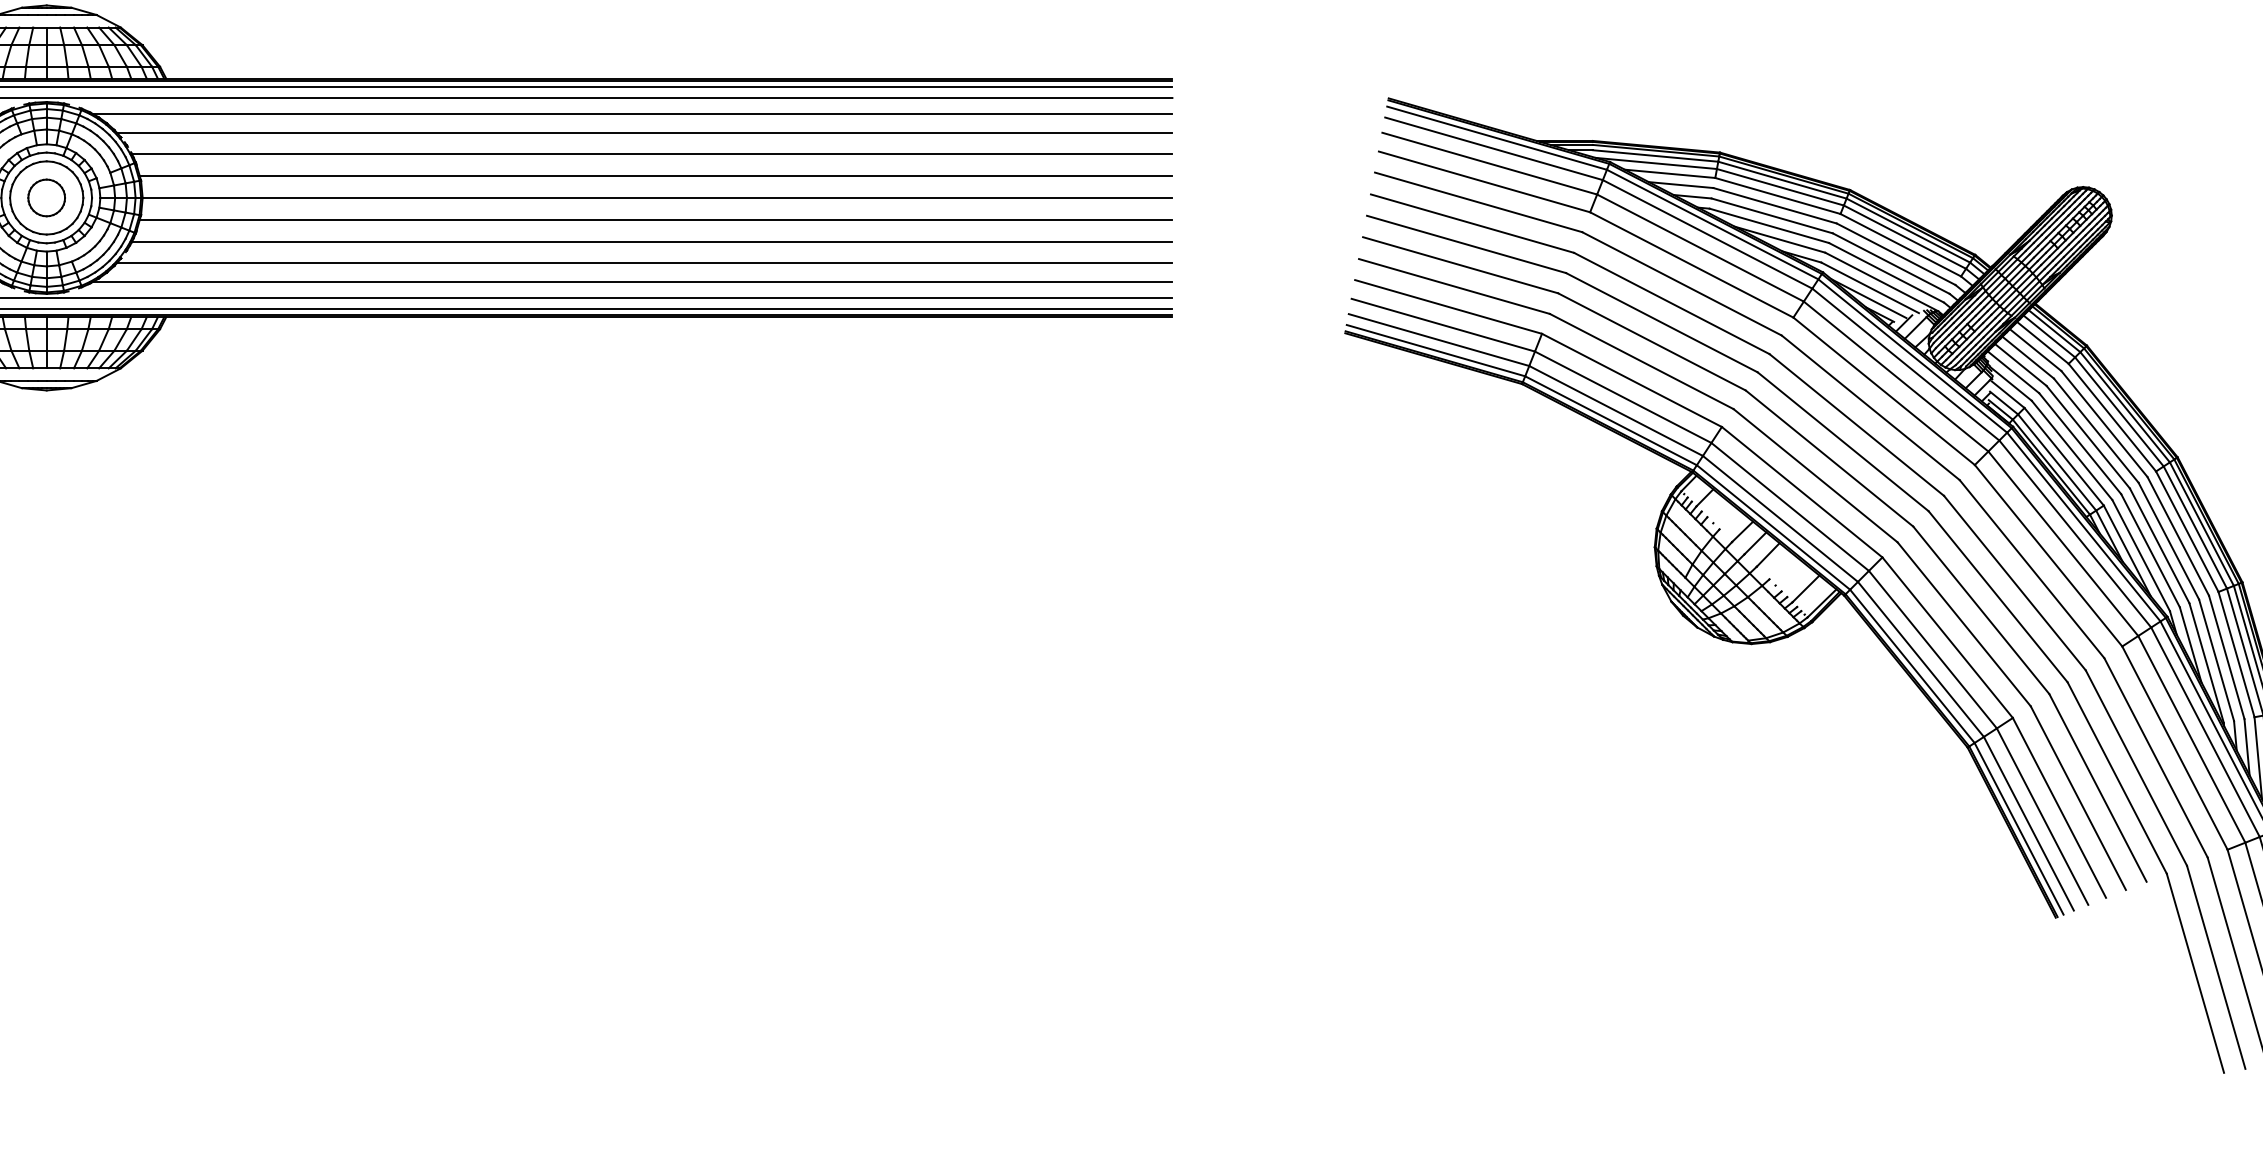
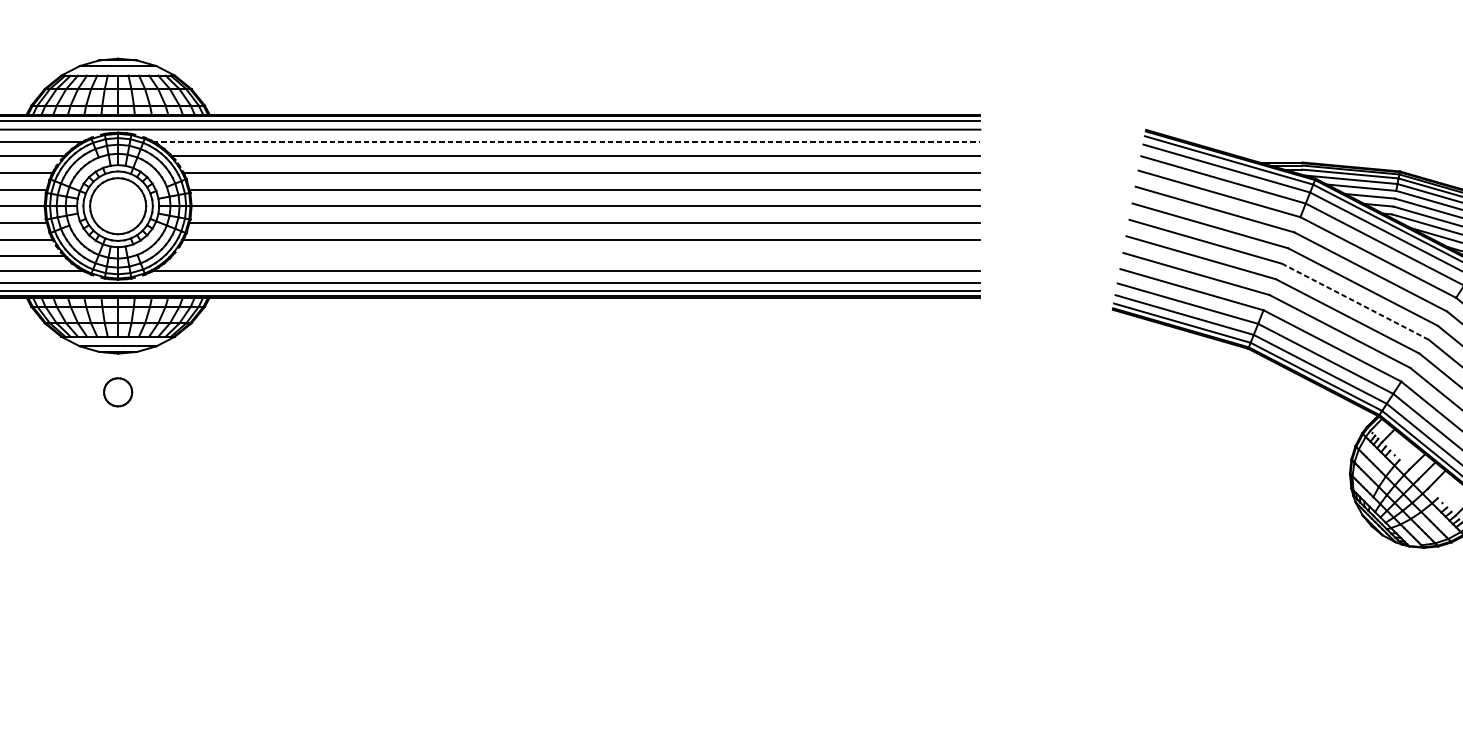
line: (632, 113) -> (566, 141), solid -> dashed
part: (46, 197) -> (117, 391), moved
line: (644, 263) -> (576, 256), removed
line: (1661, 322) -> (1355, 301), solid -> dashed

